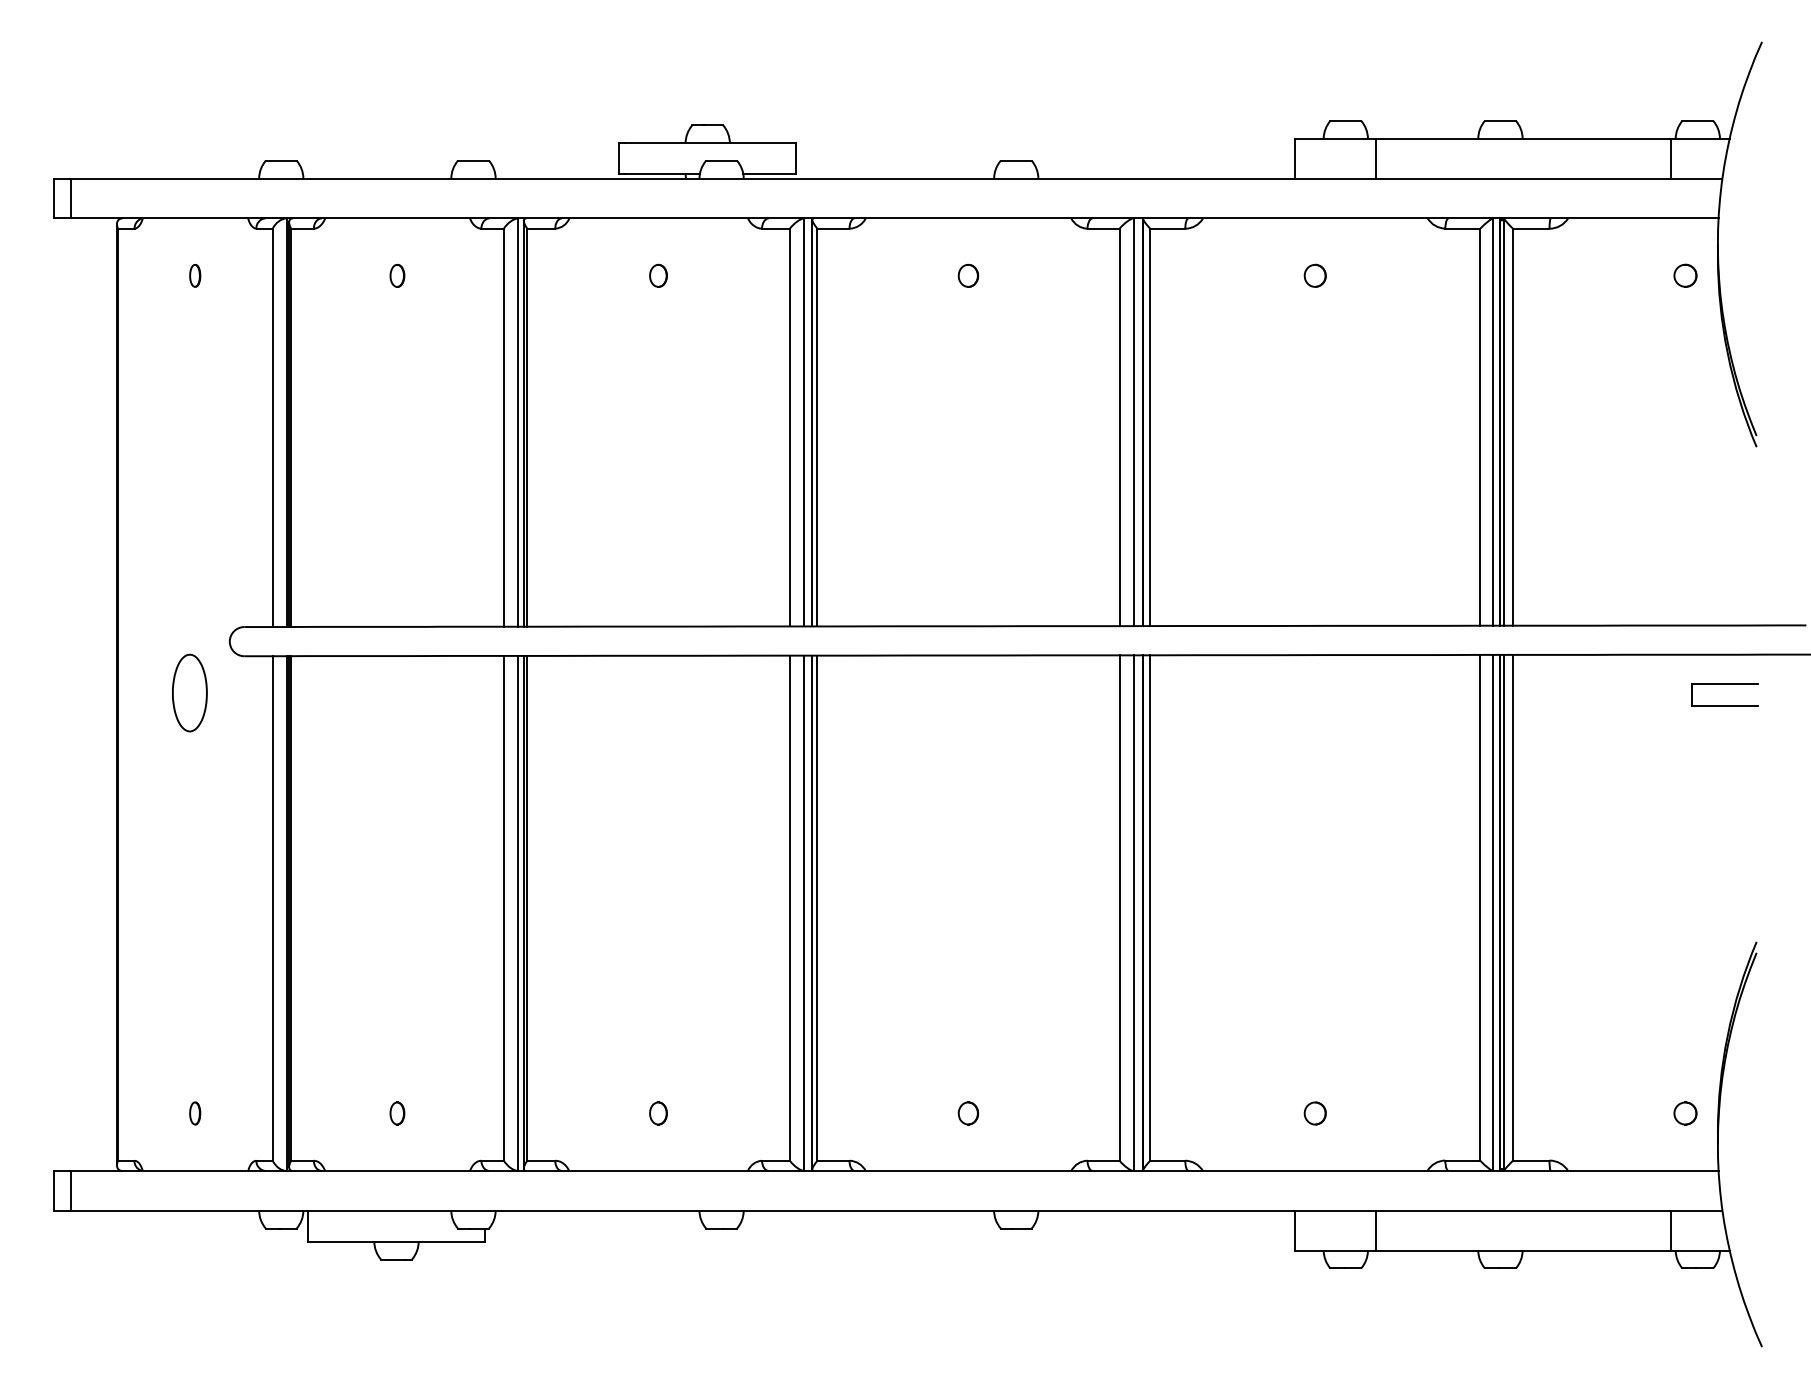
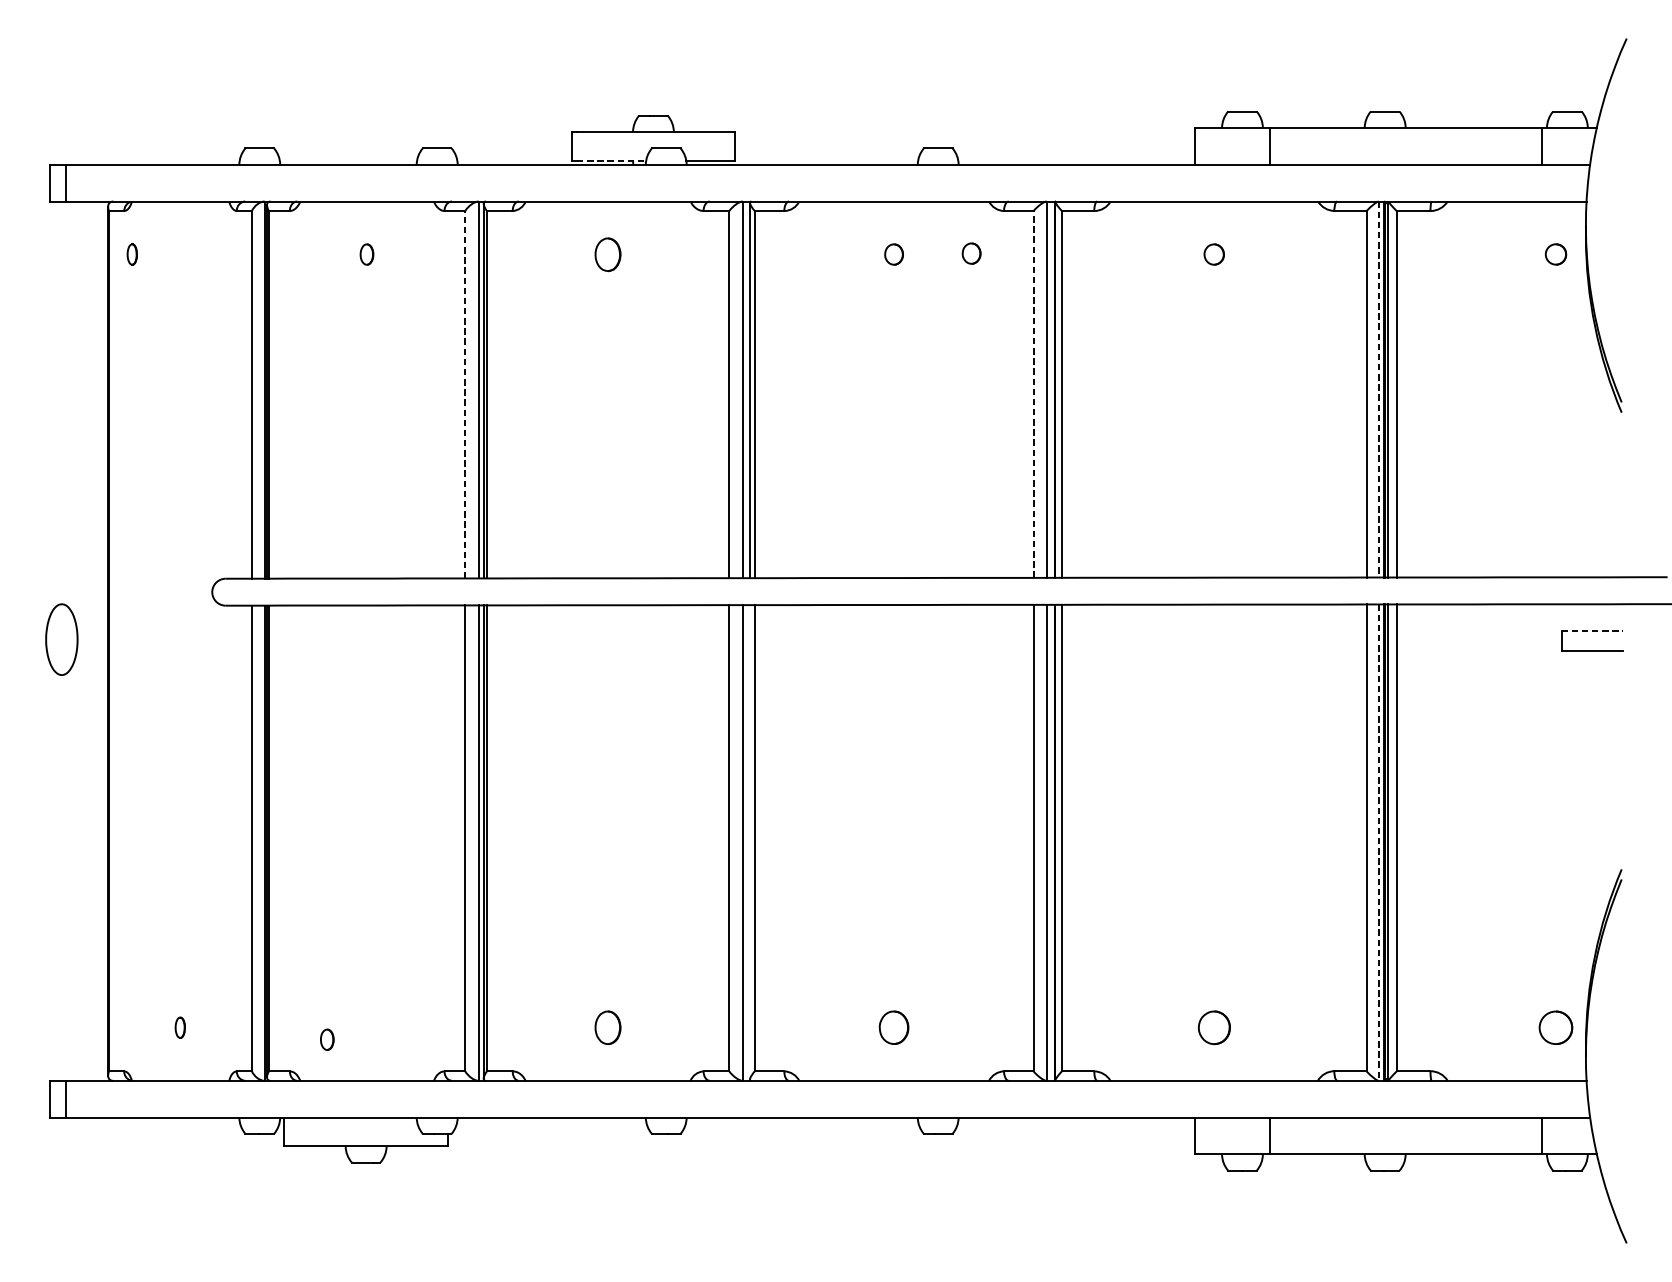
line: (662, 174) -> (611, 160), solid -> dashed
part: (1052, 274) -> (971, 253), added
part: (195, 275) -> (132, 254), moved
part: (658, 275) -> (607, 254), size x1.6
line: (1493, 422) -> (1378, 389), solid -> dashed
line: (503, 427) -> (464, 394), solid -> dashed
line: (1119, 427) -> (1033, 394), solid -> dashed
line: (1725, 683) -> (1592, 630), solid -> dashed
part: (189, 692) -> (61, 639), moved
line: (812, 912) -> (750, 842), removed
line: (1493, 913) -> (1378, 843), solid -> dashed
part: (397, 1113) -> (327, 1039), moved
part: (658, 1113) -> (607, 1027), size x1.6
part: (968, 1113) -> (894, 1027), size x1.6
part: (1314, 1113) -> (1213, 1027), size x1.6
circle: (1685, 1113) -> (1556, 1027), size x1.6

